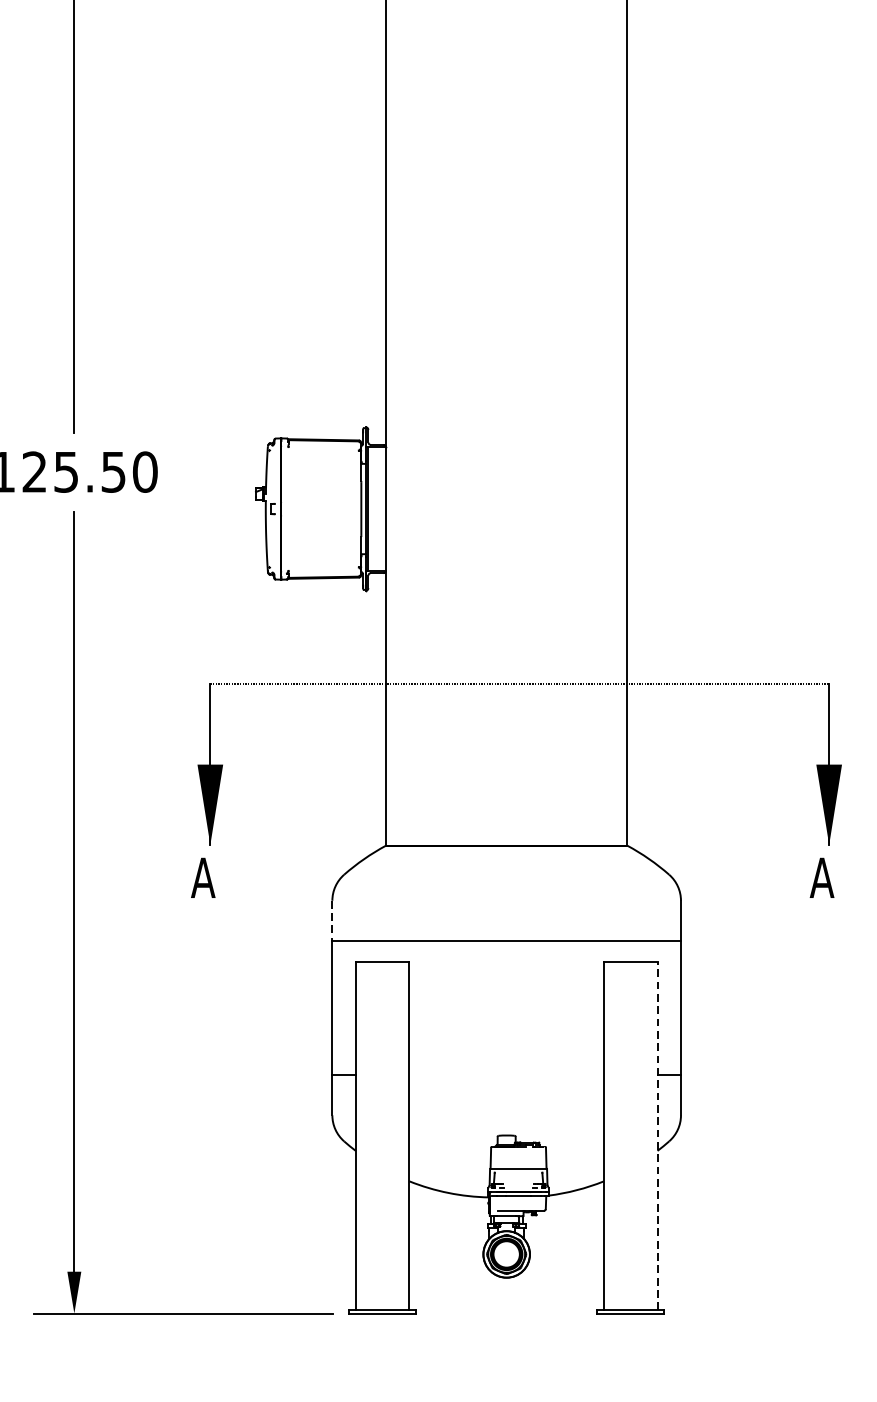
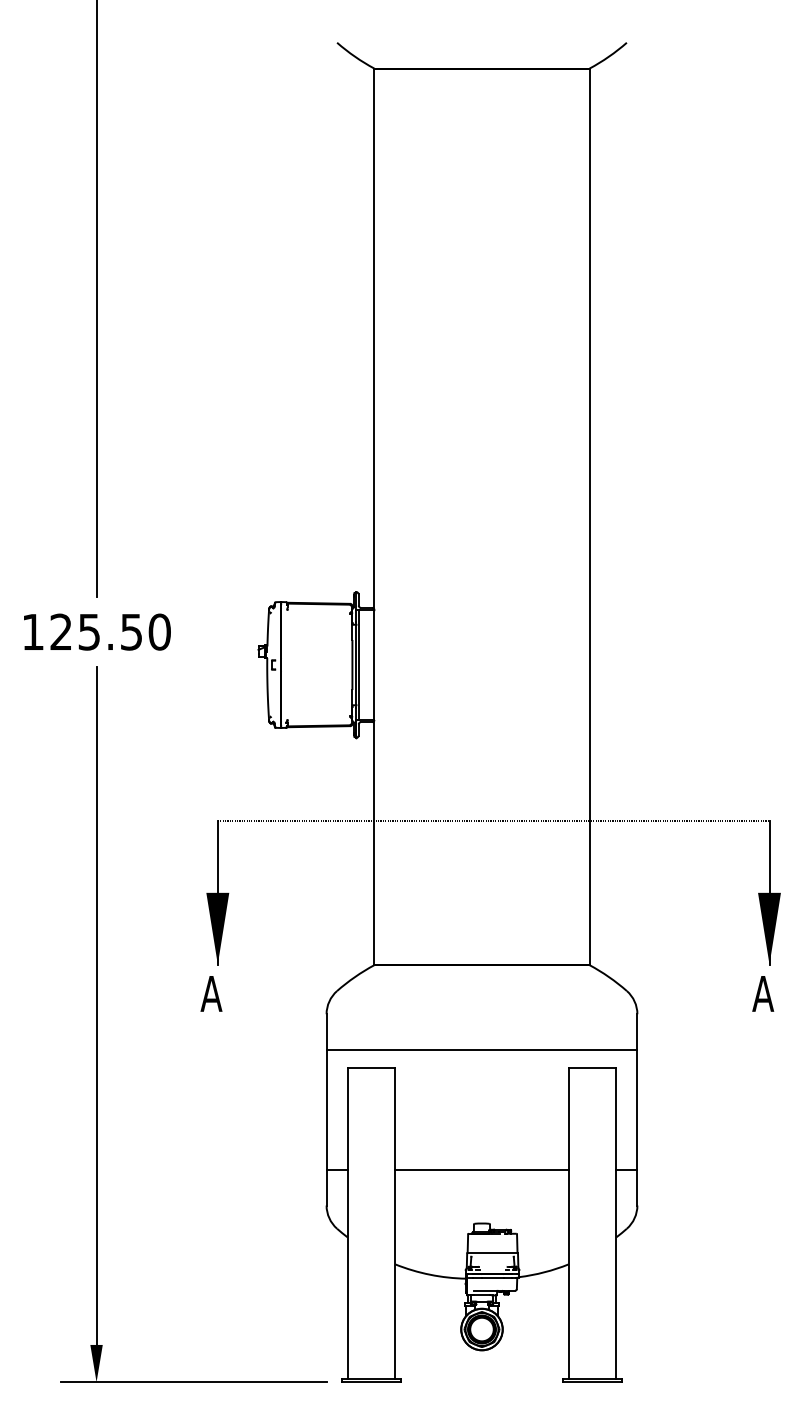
line: (332, 921) -> (326, 1032), dashed -> solid
line: (506, 1074) -> (481, 1169), added
line: (657, 1135) -> (616, 1223), dashed -> solid

